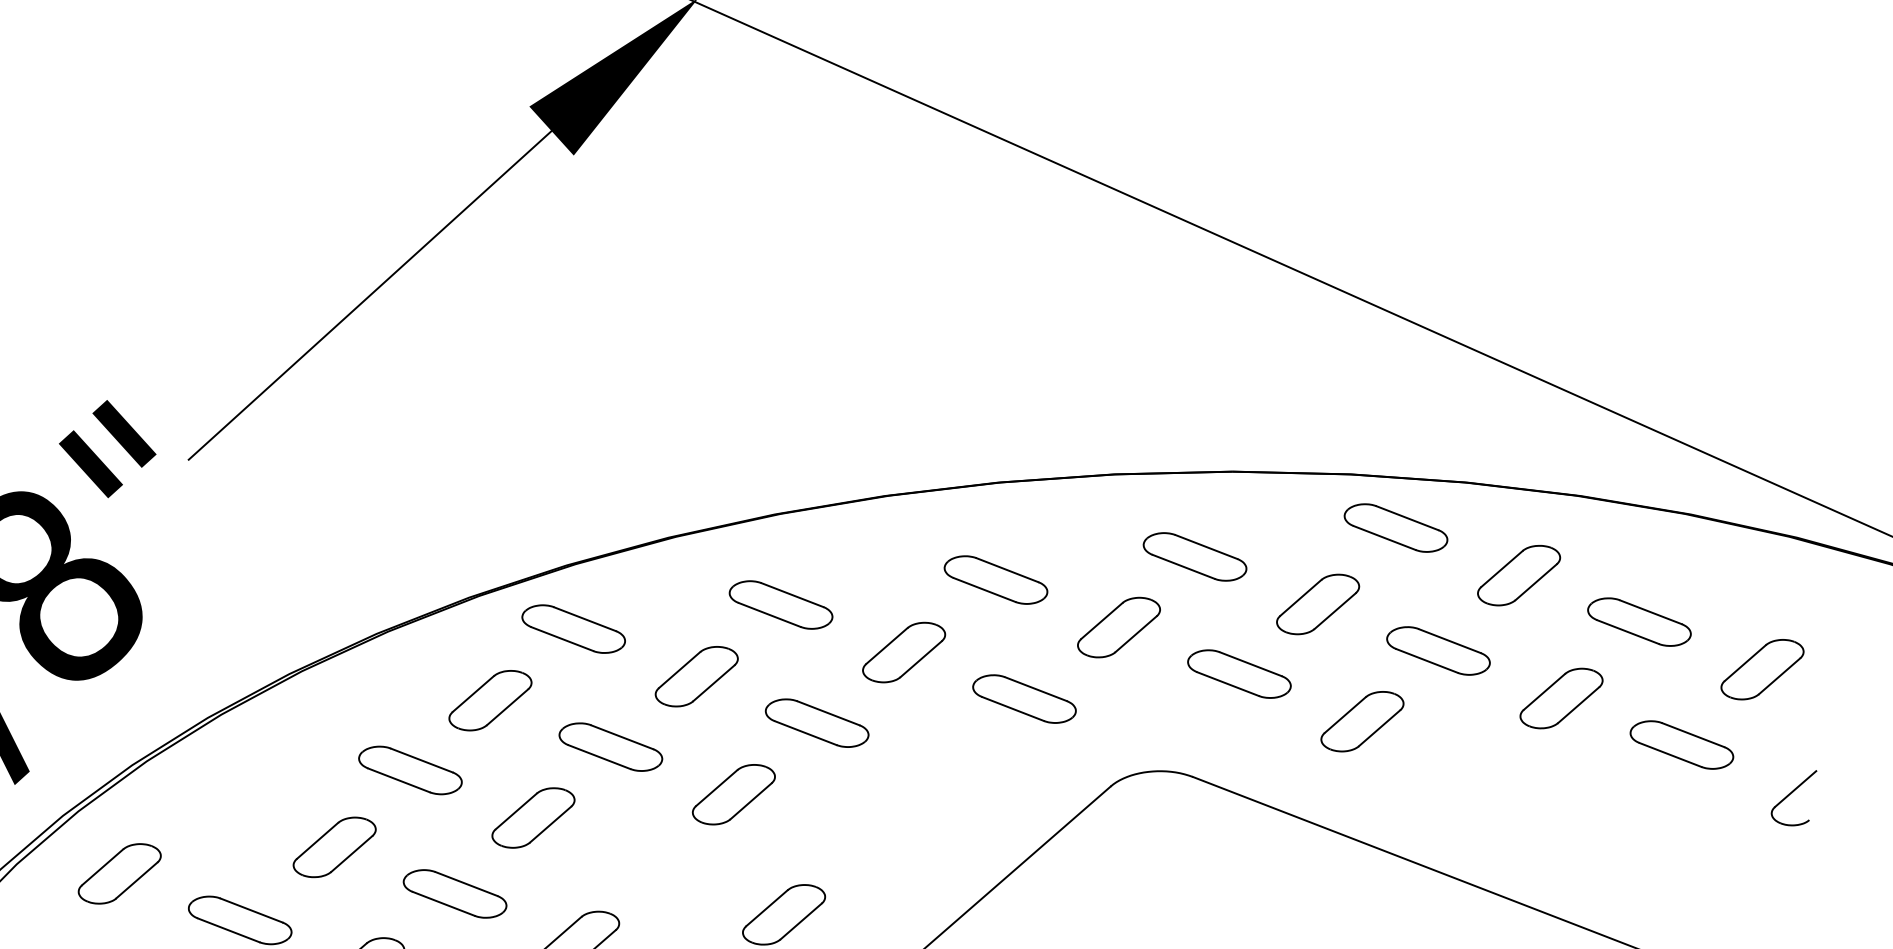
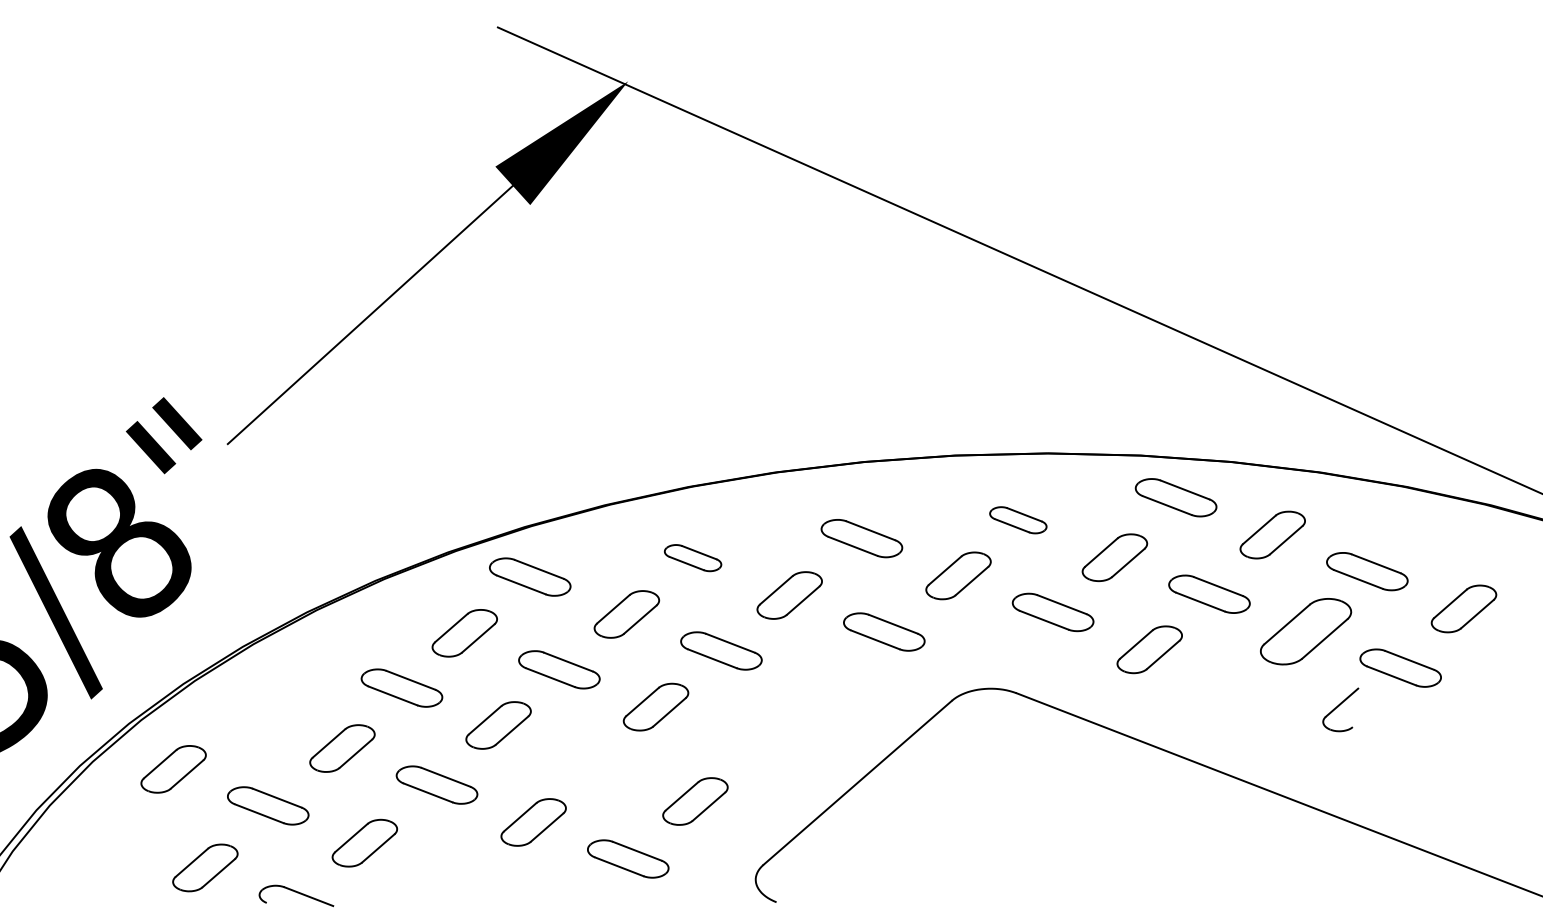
part: (1195, 555) -> (1018, 519), size x0.7
part: (780, 604) -> (692, 557), size x0.7
part: (1562, 698) -> (1306, 631), size x1.4
part: (1793, 797) -> (1340, 709), moved

